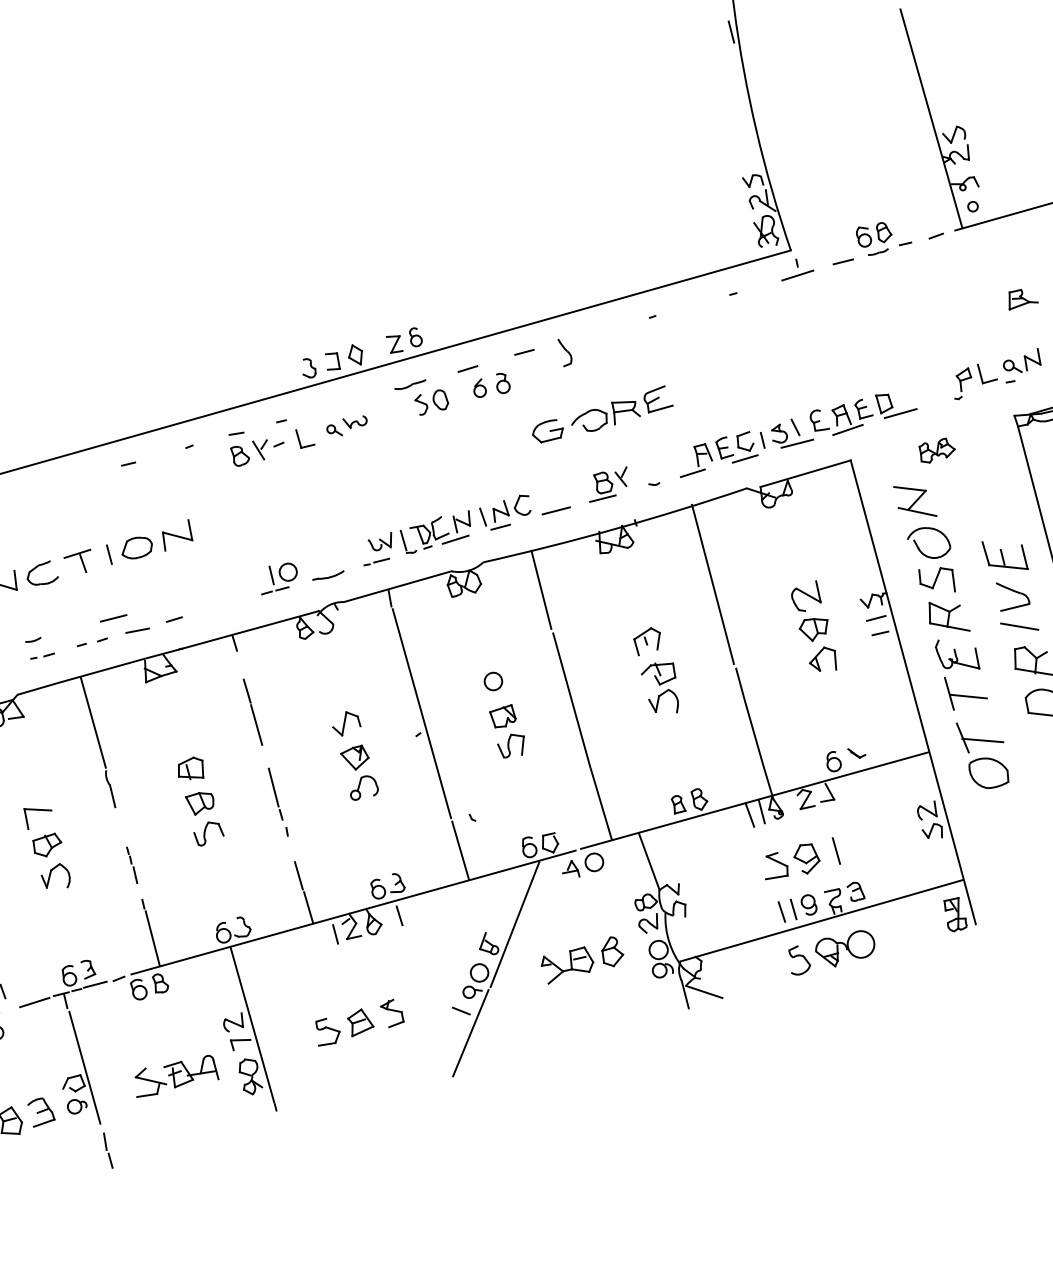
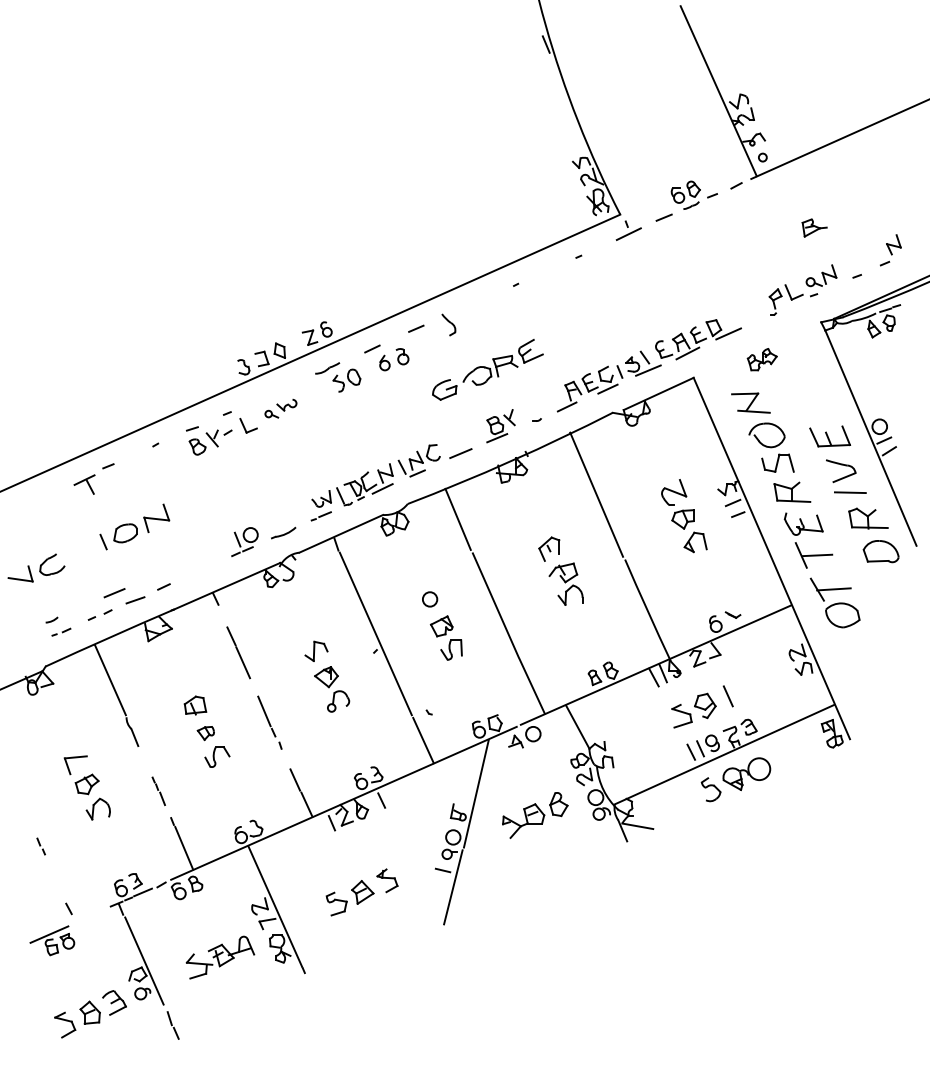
part: (76, 559) -> (84, 484), moved
part: (198, 803) -> (205, 733), size x0.7
line: (34, 1001) -> (95, 913), removed

